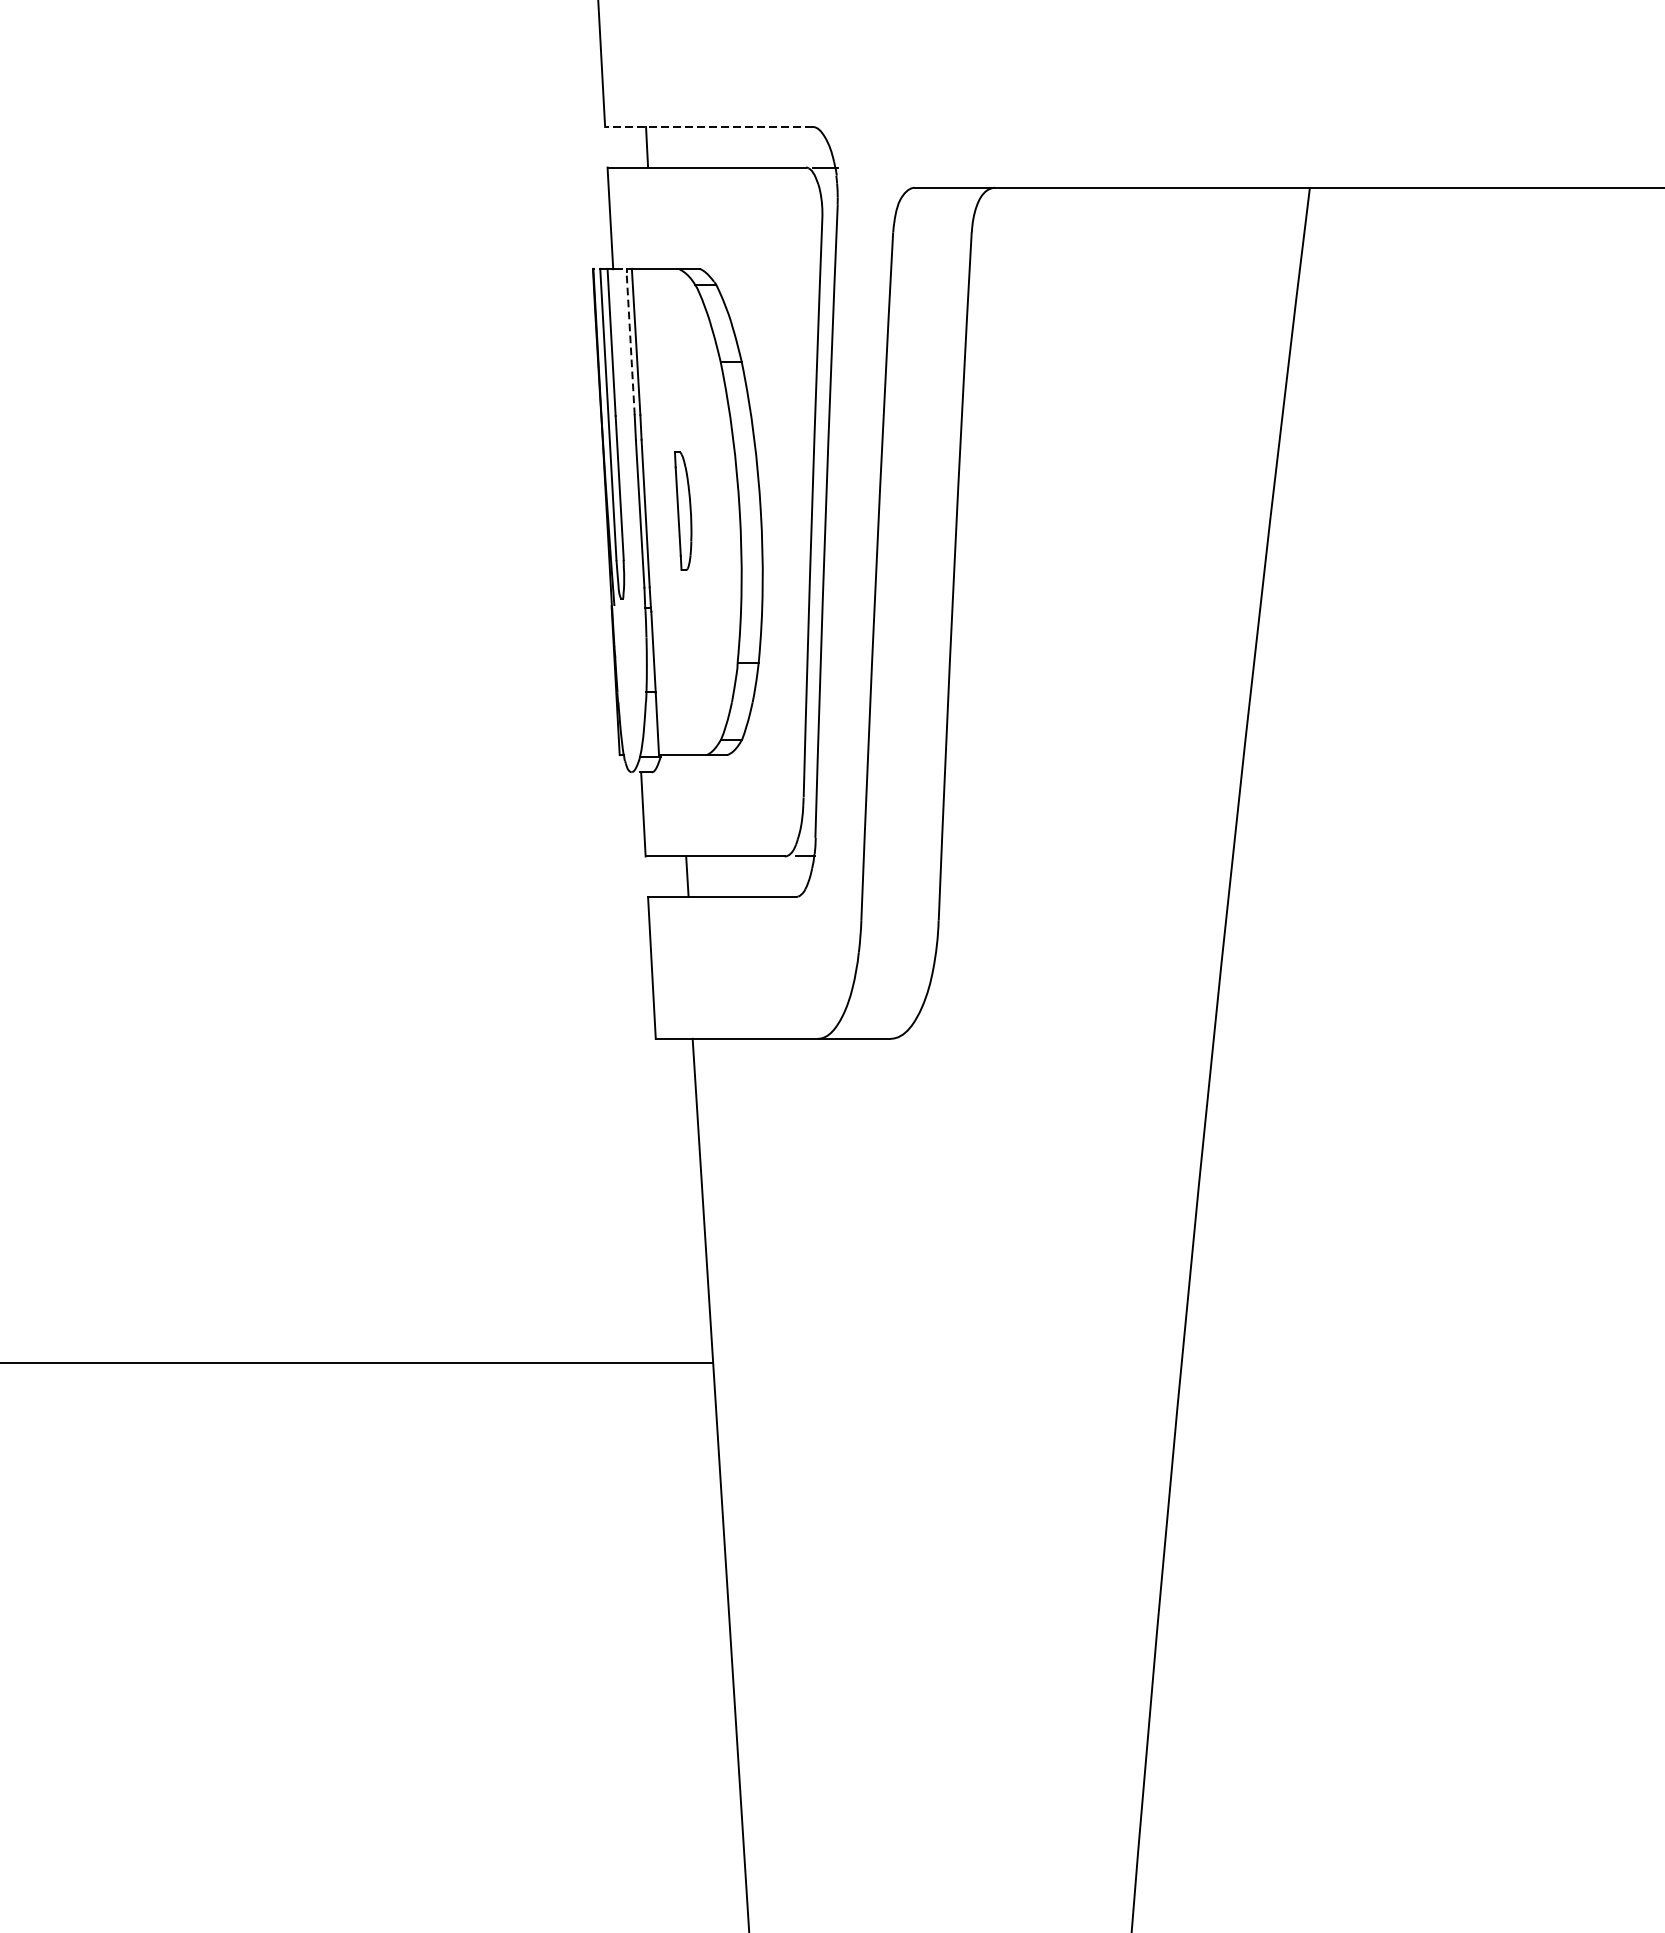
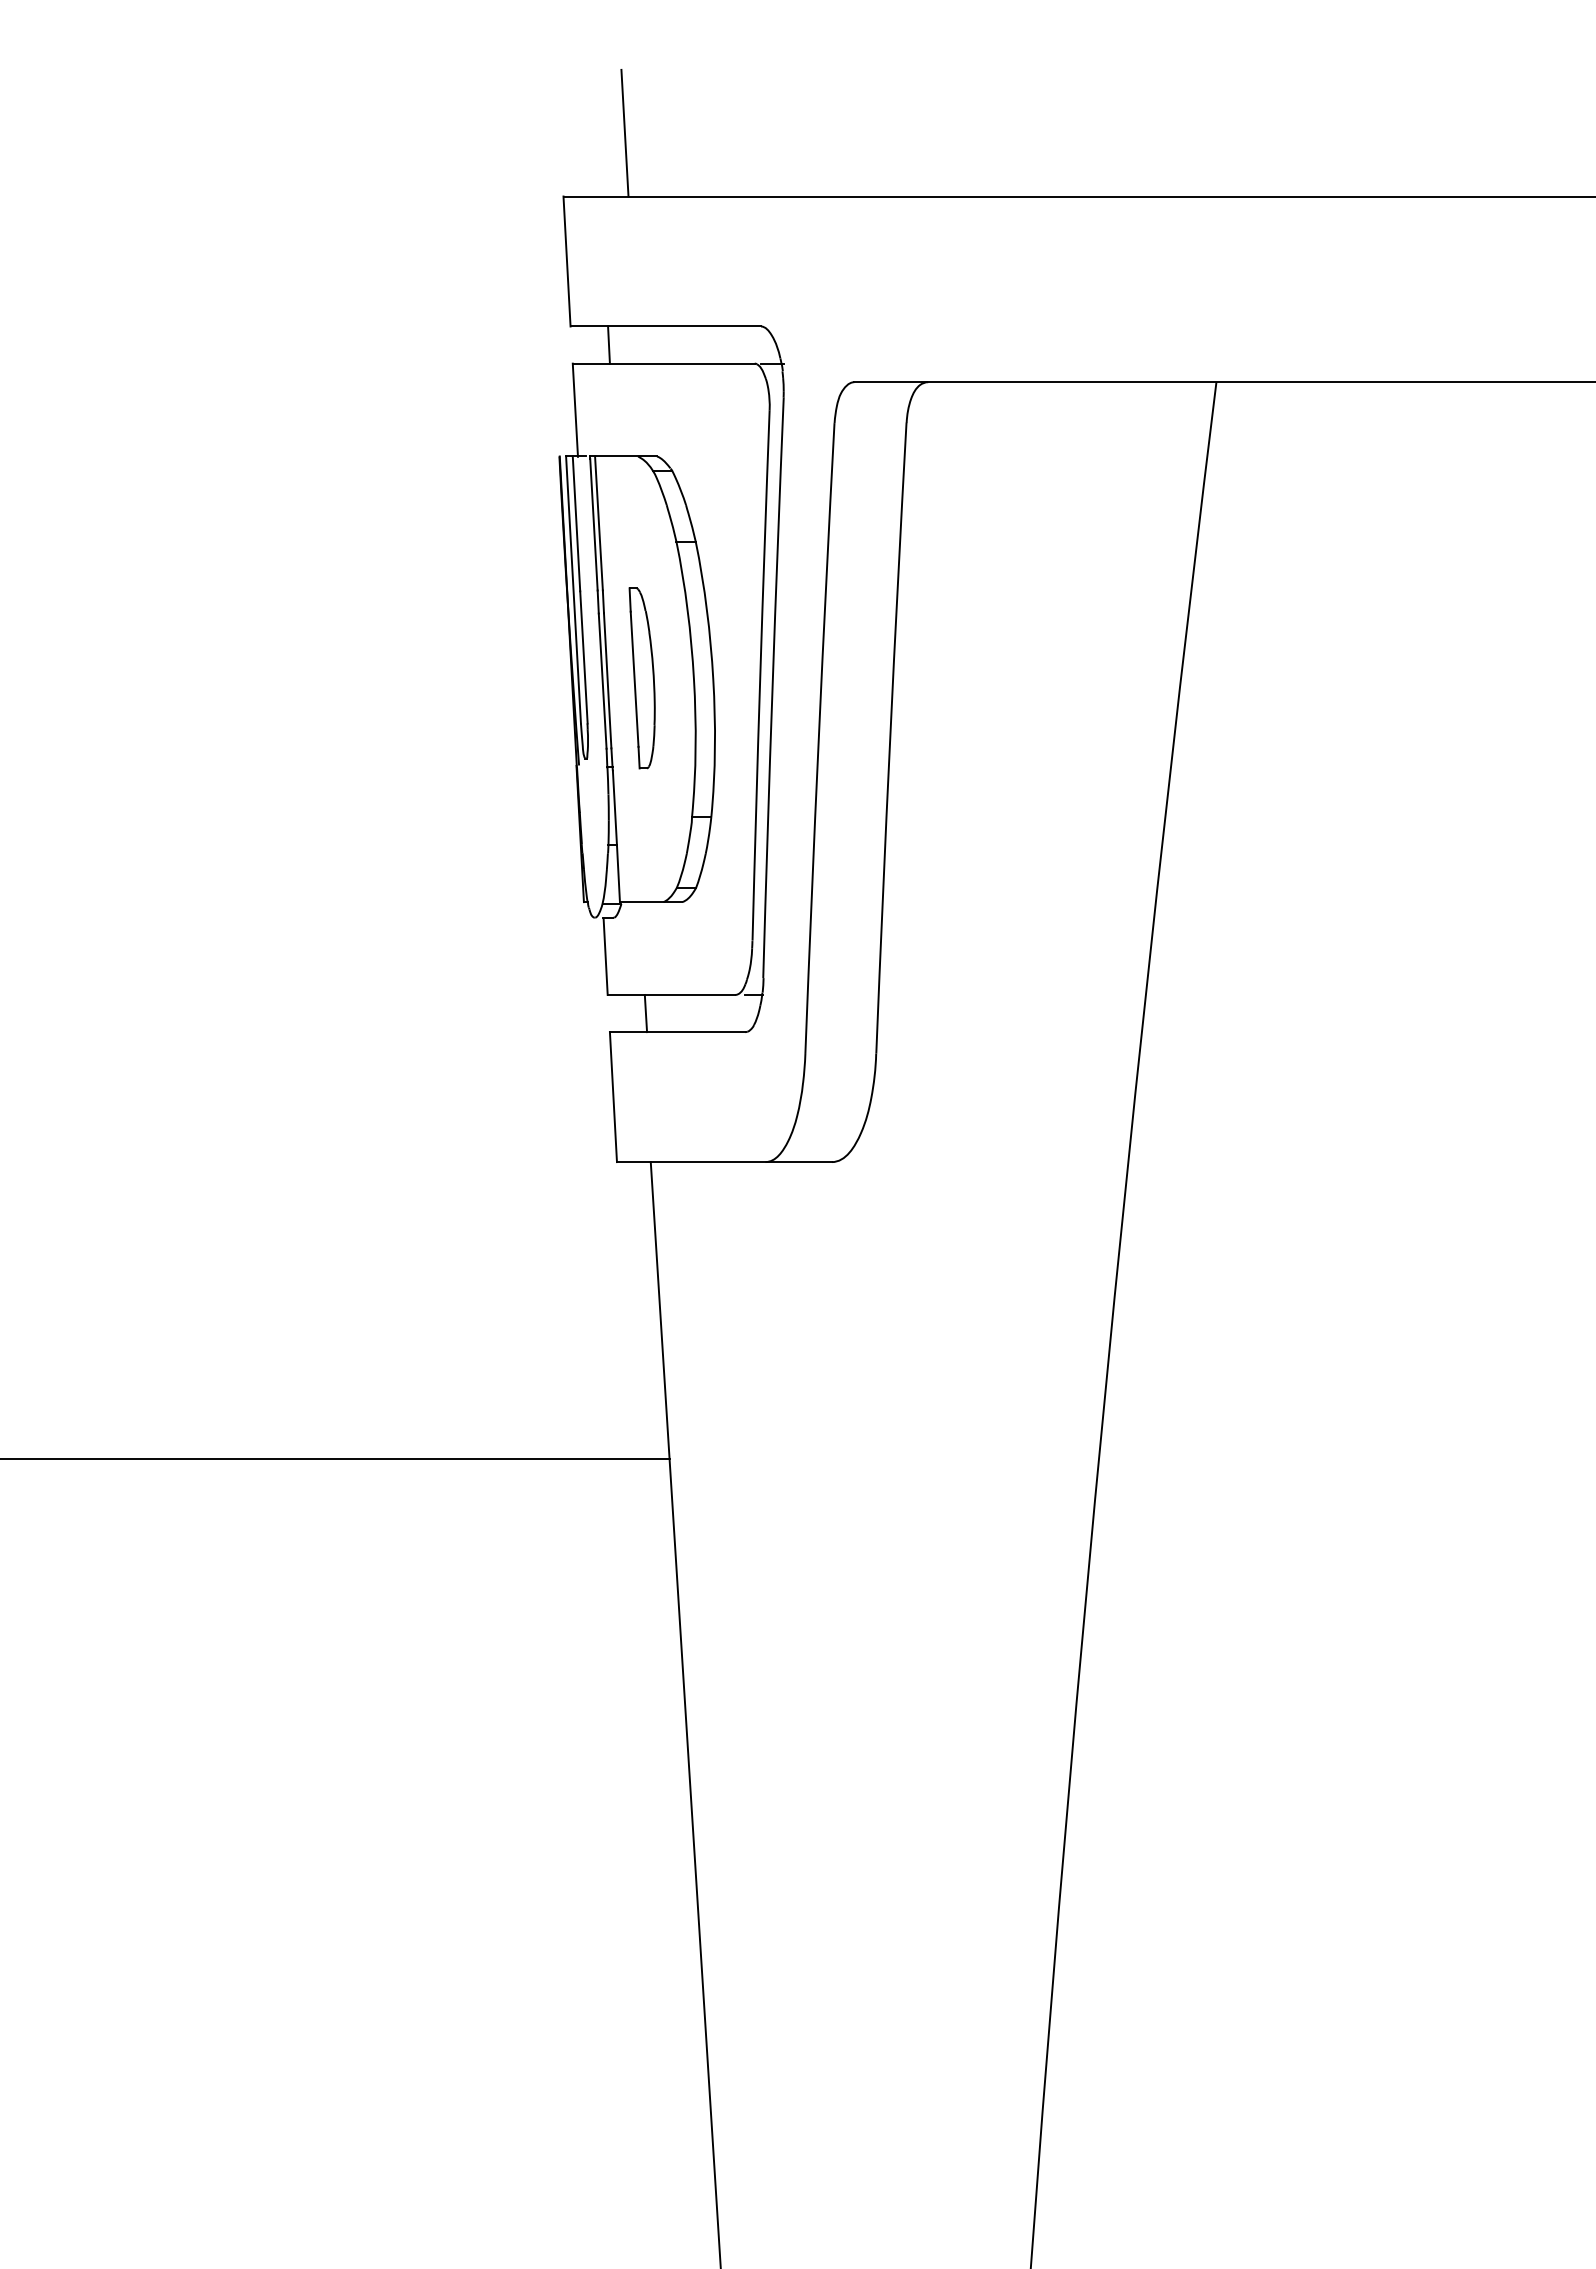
line: (708, 127) -> (665, 326), dashed -> solid
line: (630, 343) -> (593, 524), dashed -> solid
part: (682, 511) -> (641, 678), size x1.67

